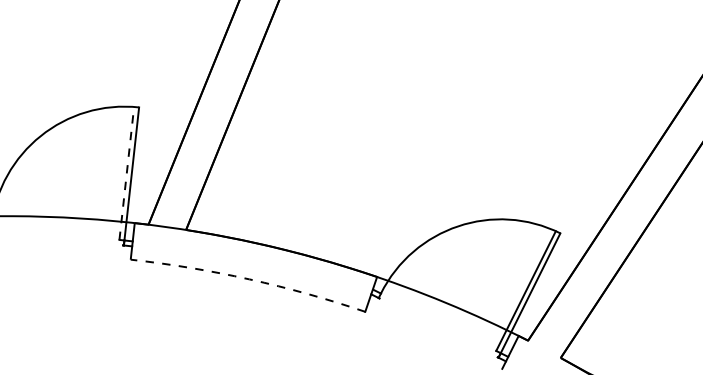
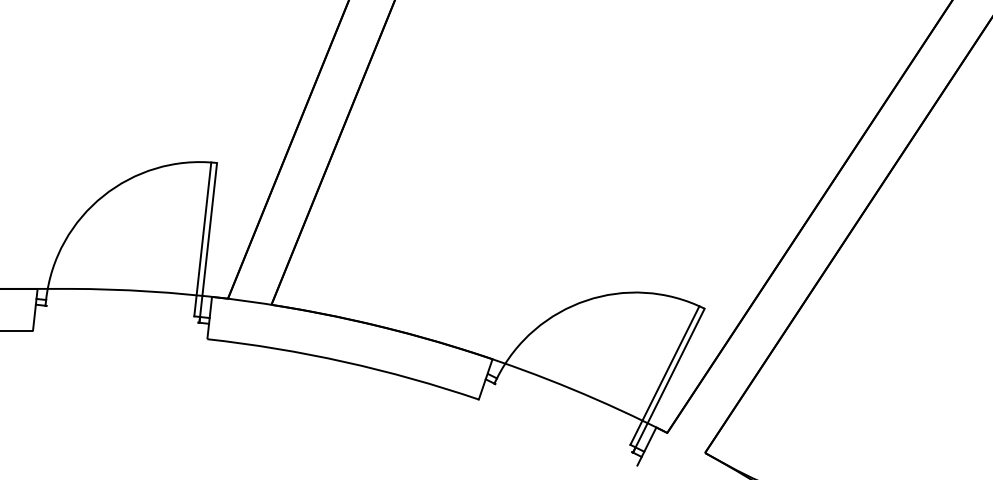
line: (126, 172) -> (202, 238), dashed -> solid
arc: (249, 279) -> (344, 362), dashed -> solid

